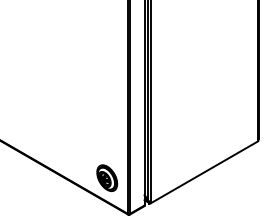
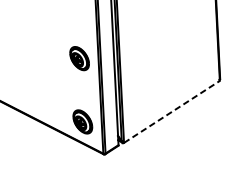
part: (107, 108) -> (79, 57), added
line: (204, 172) -> (171, 112), solid -> dashed

